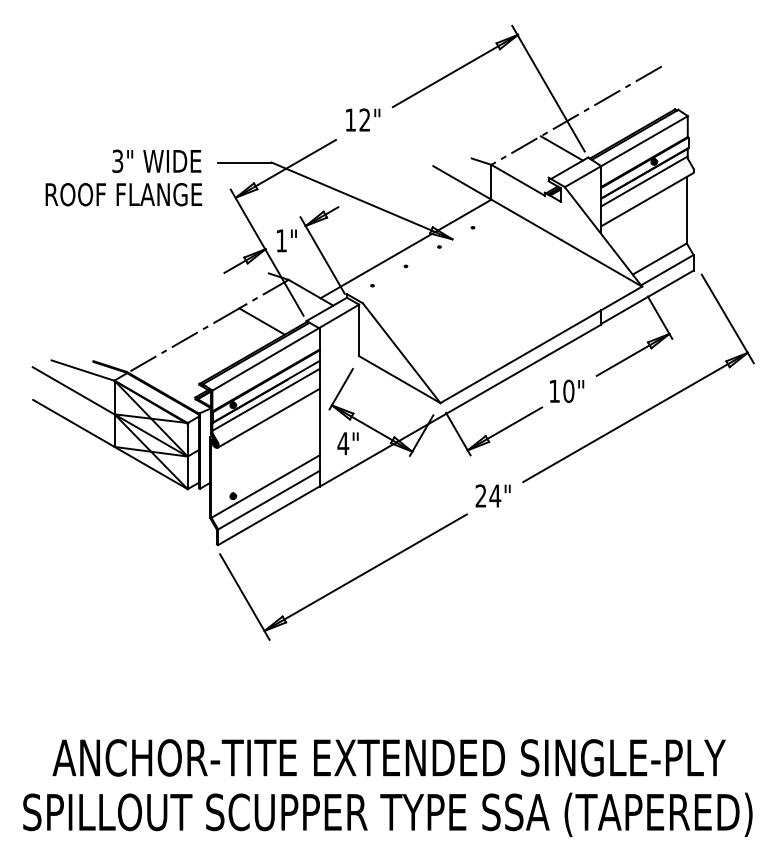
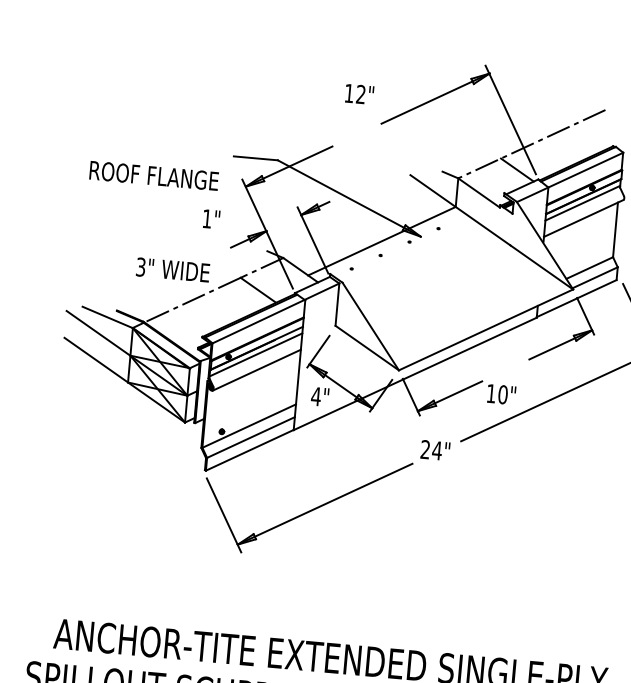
text: (363, 119) -> (359, 93), moved
text: (156, 161) -> (172, 270), moved
text: (286, 240) -> (211, 218), moved
text: (567, 390) -> (502, 393), moved

